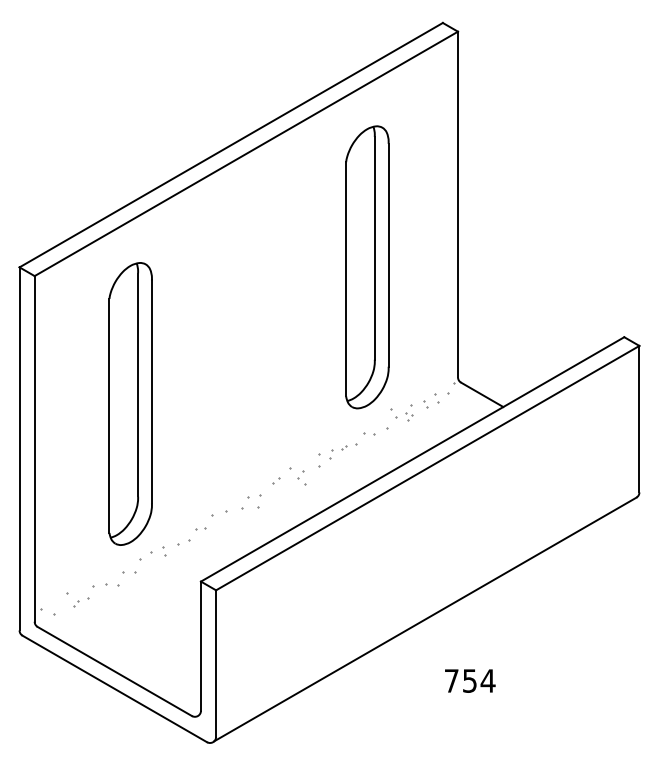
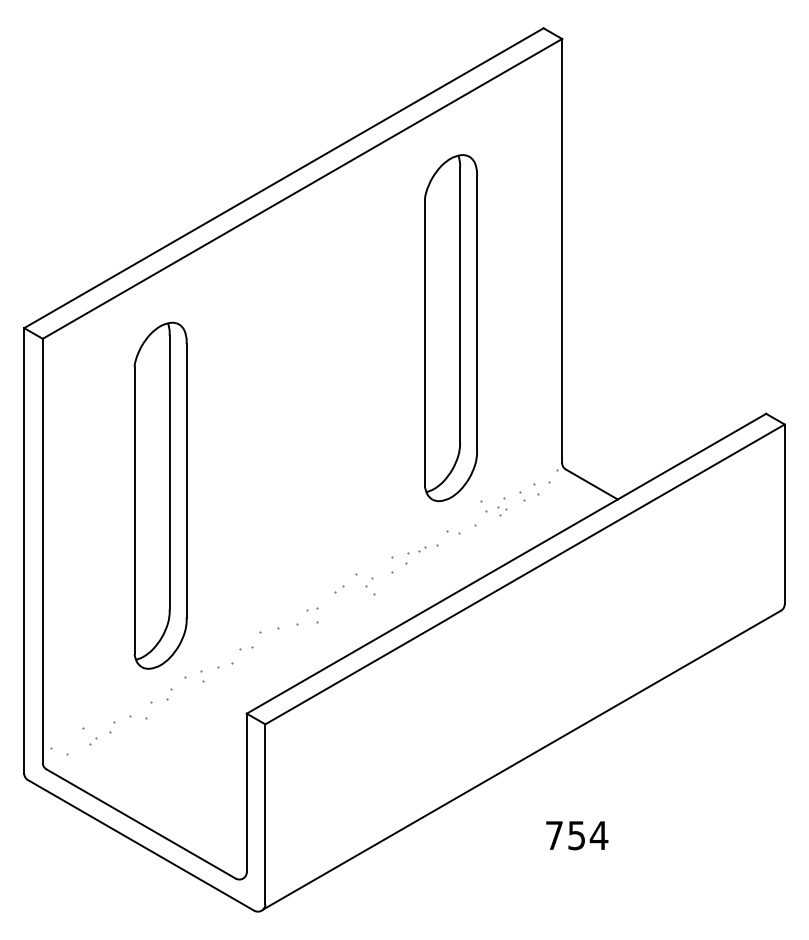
part: (254, 496) -> (312, 609), size x0.62
part: (137, 565) -> (168, 693), size x0.62
part: (91, 593) -> (112, 728), size x0.62

